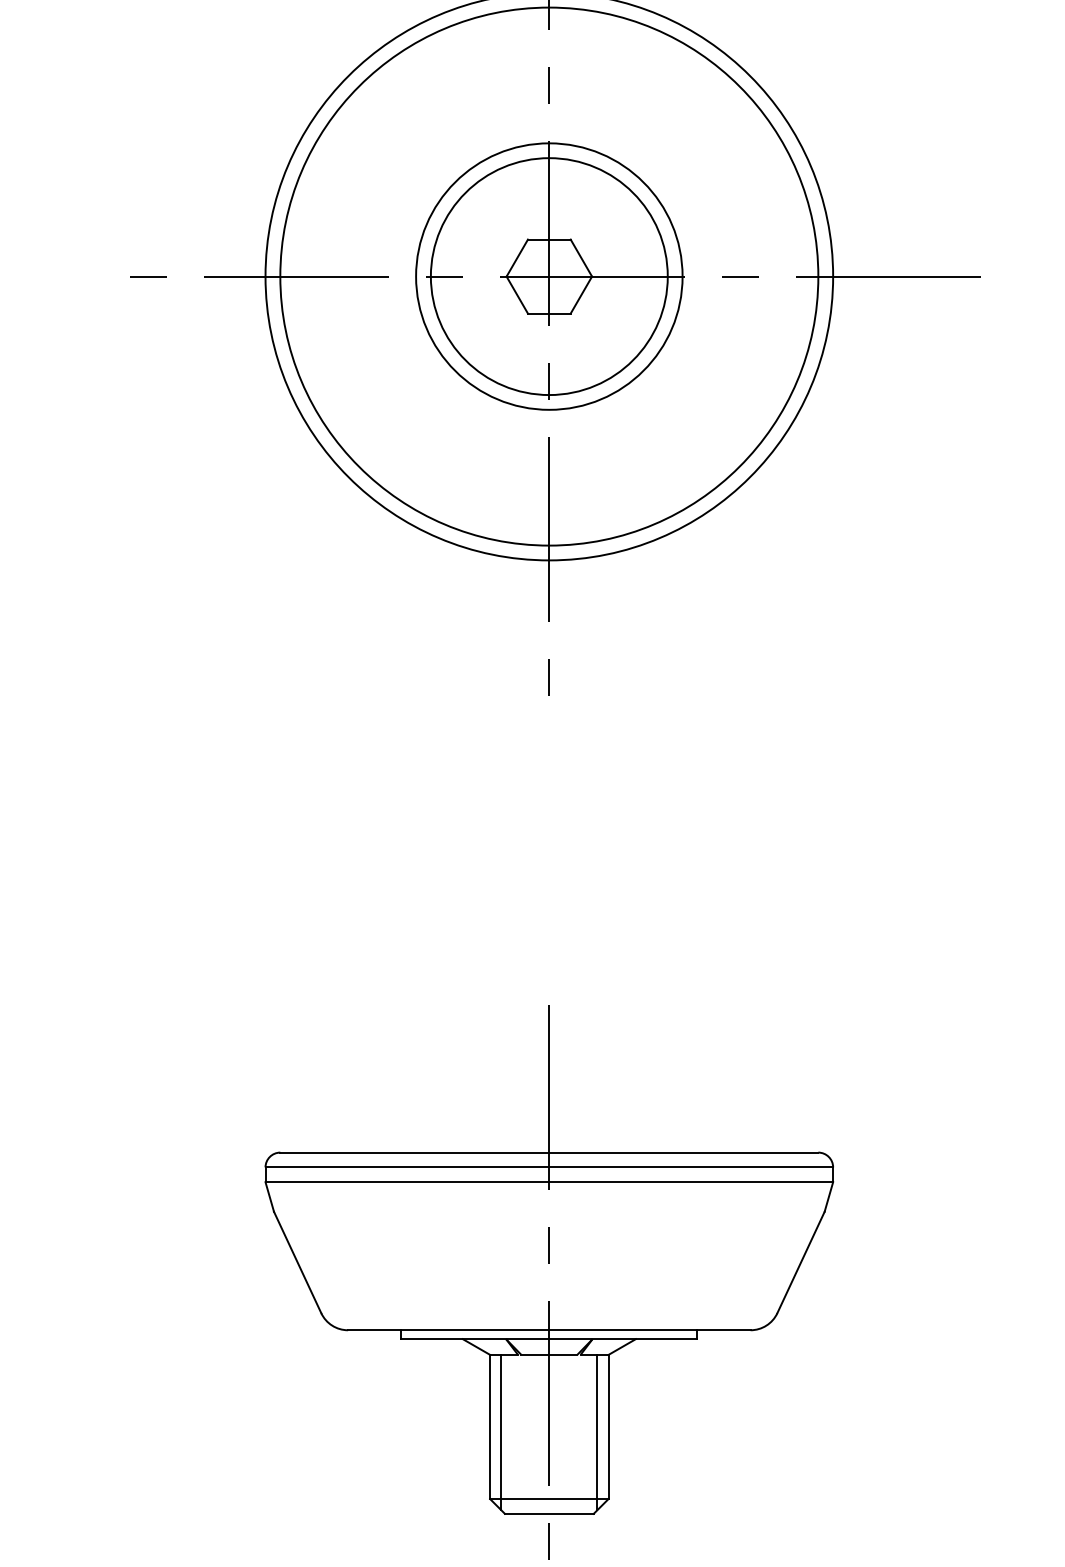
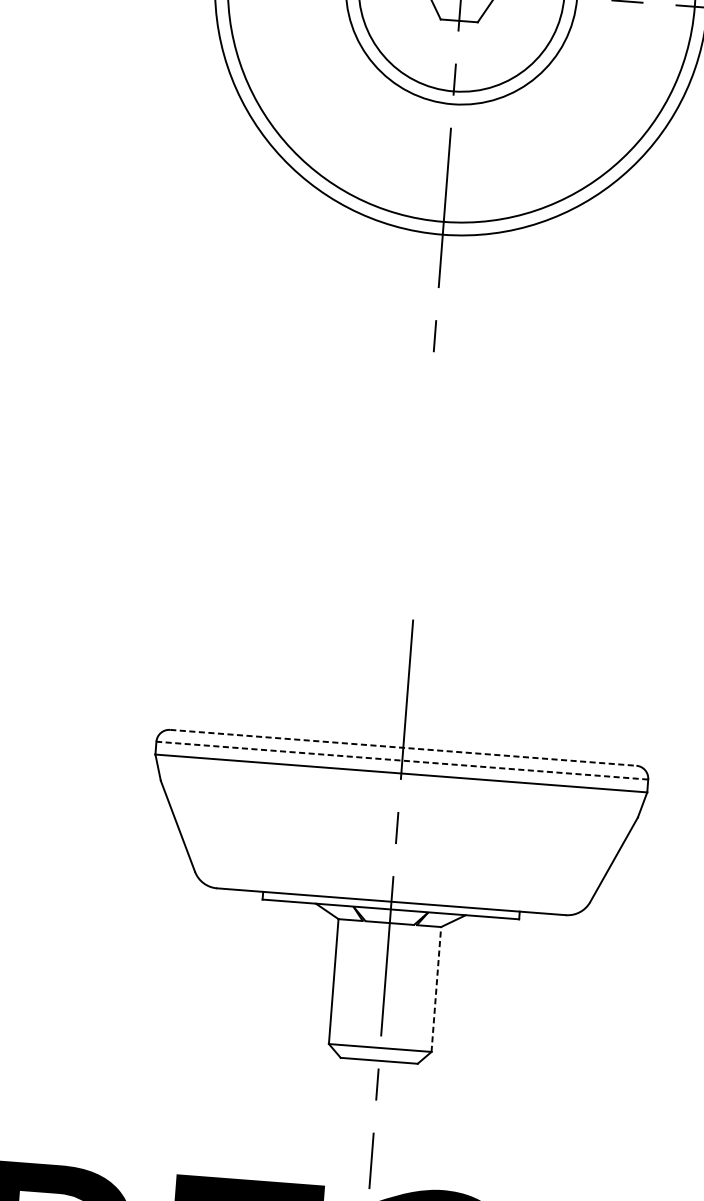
line: (549, 1152) -> (403, 747), solid -> dashed
line: (549, 1167) -> (402, 760), solid -> dashed
line: (608, 1426) -> (436, 989), solid -> dashed
line: (501, 1432) -> (343, 987), removed
line: (597, 1432) -> (426, 993), removed

